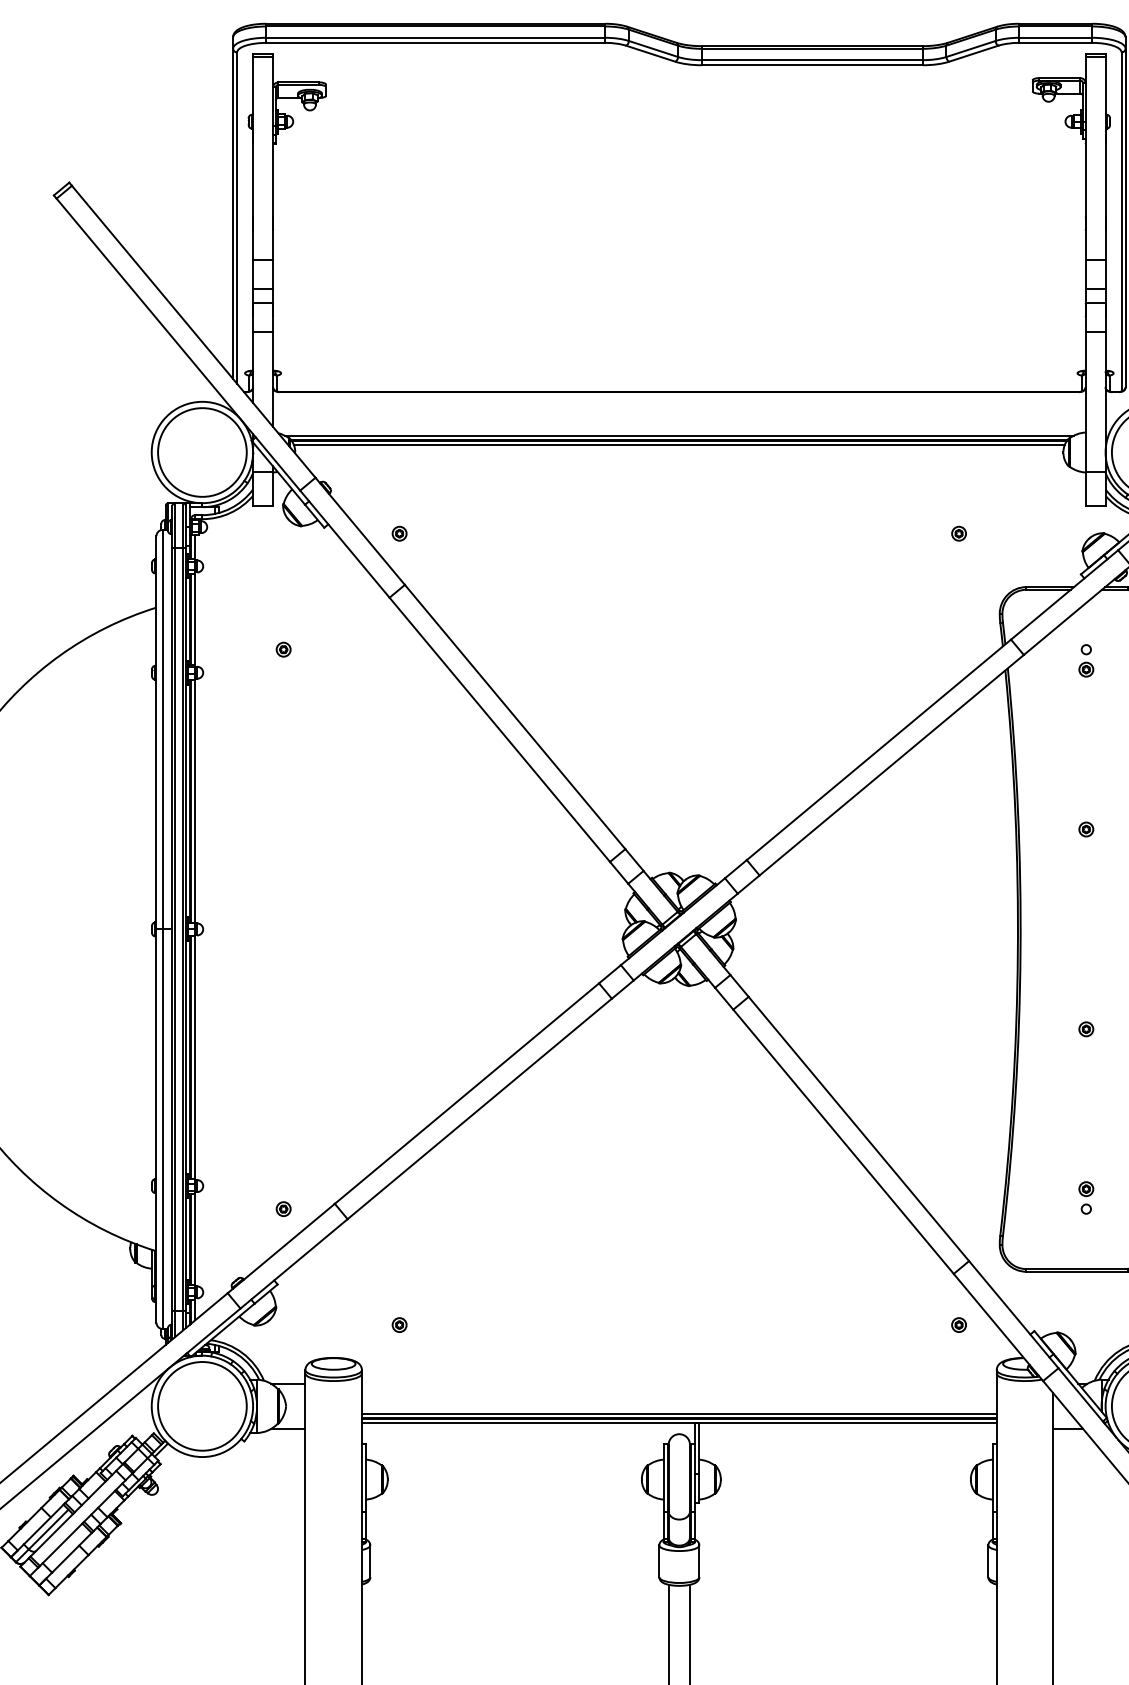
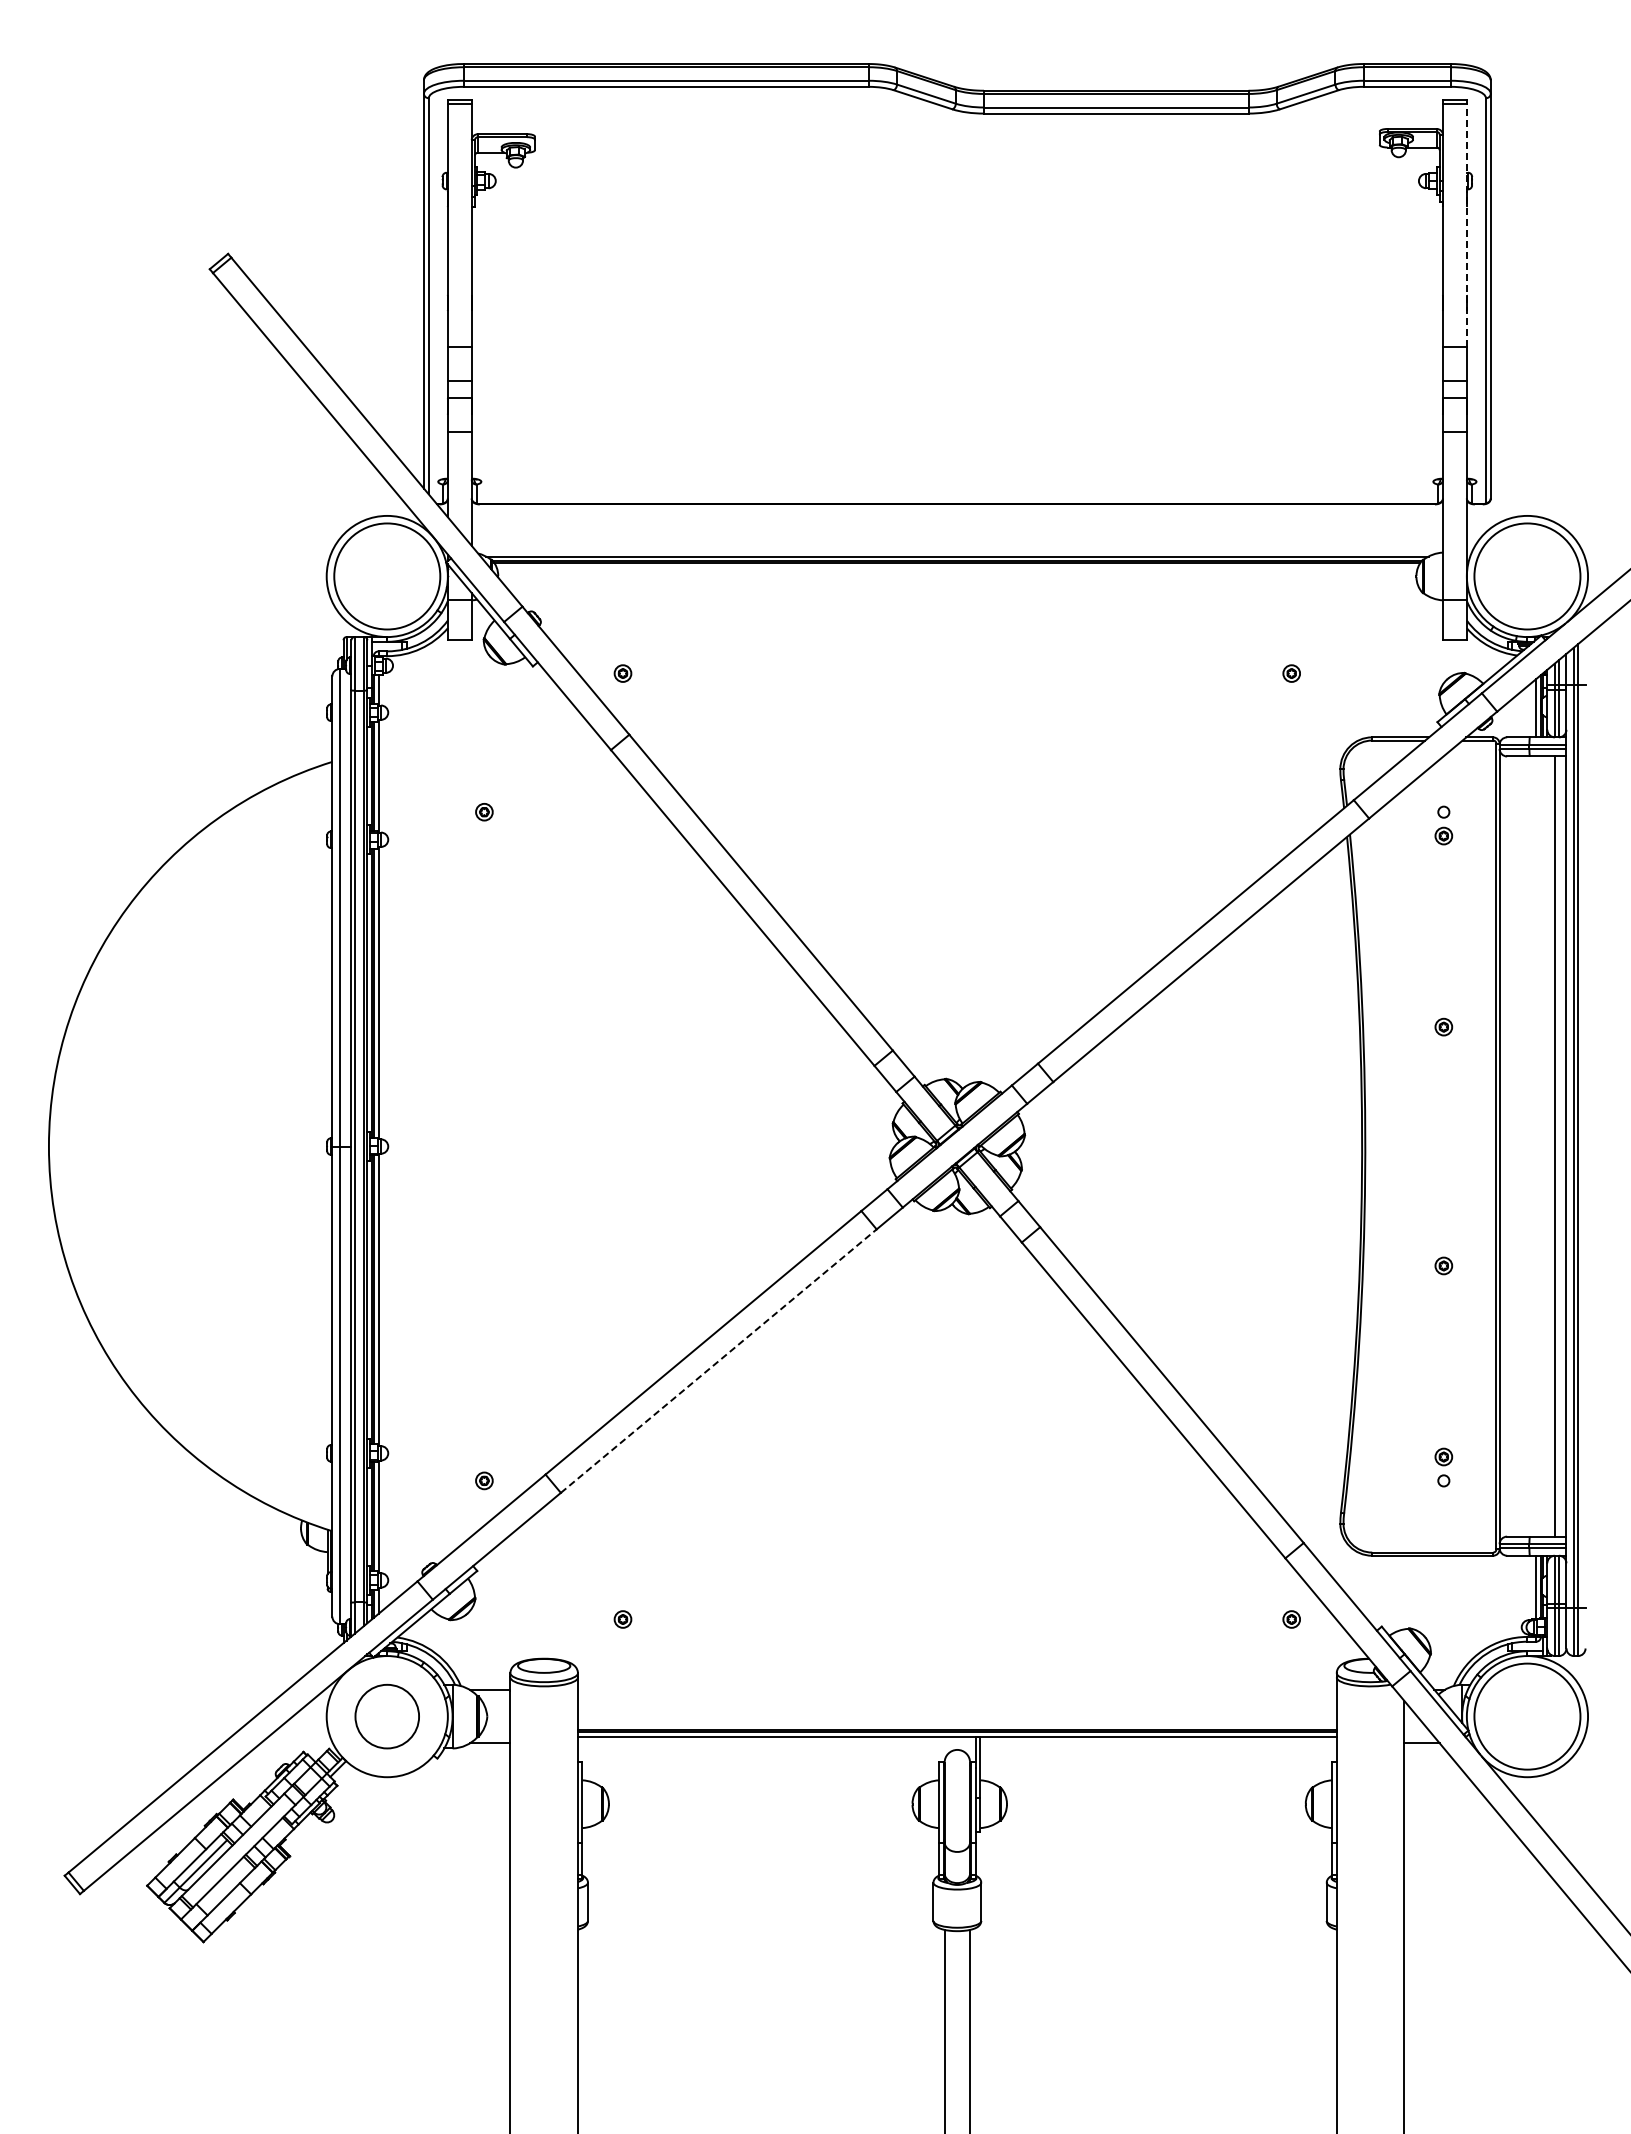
line: (1105, 158) -> (1466, 225), solid -> dashed
line: (678, 444) -> (956, 567), removed
line: (479, 1109) -> (718, 1361), solid -> dashed
circle: (202, 1406) -> (387, 1716), size x0.6
line: (678, 1413) -> (956, 1725), removed

